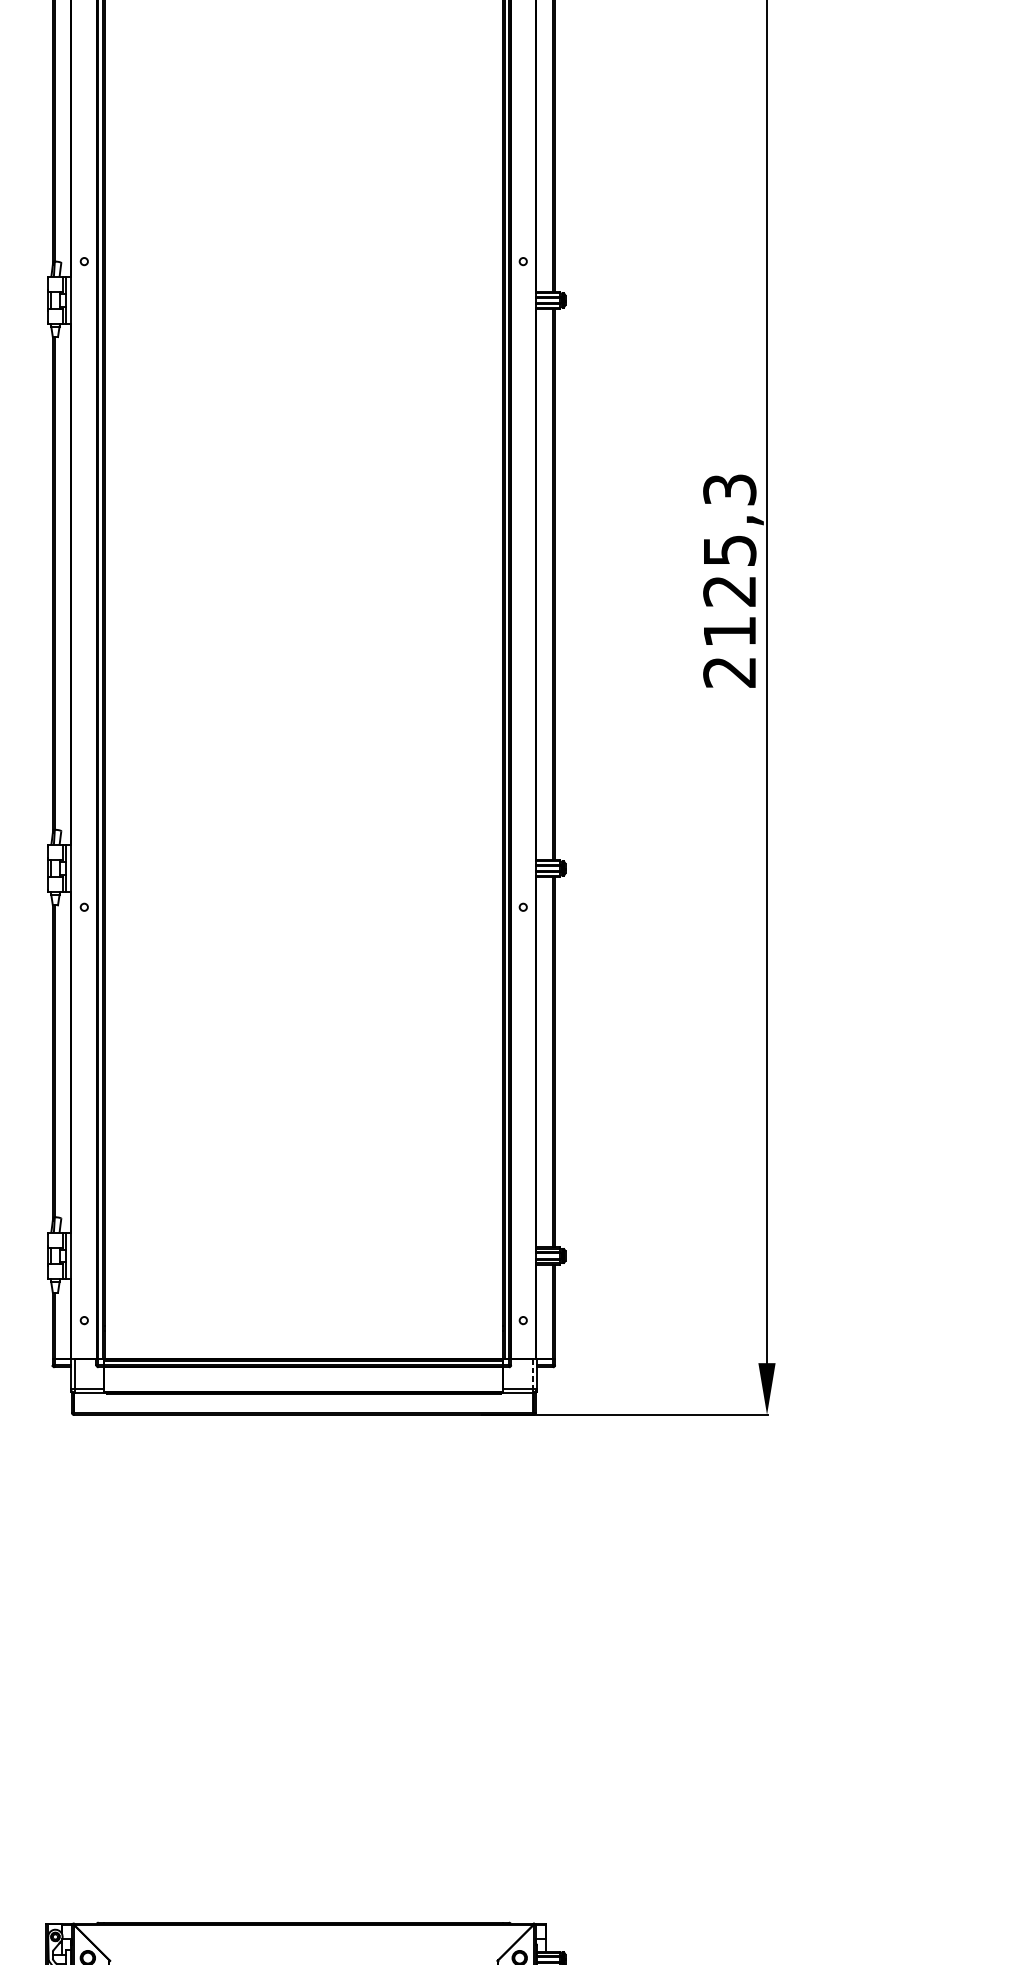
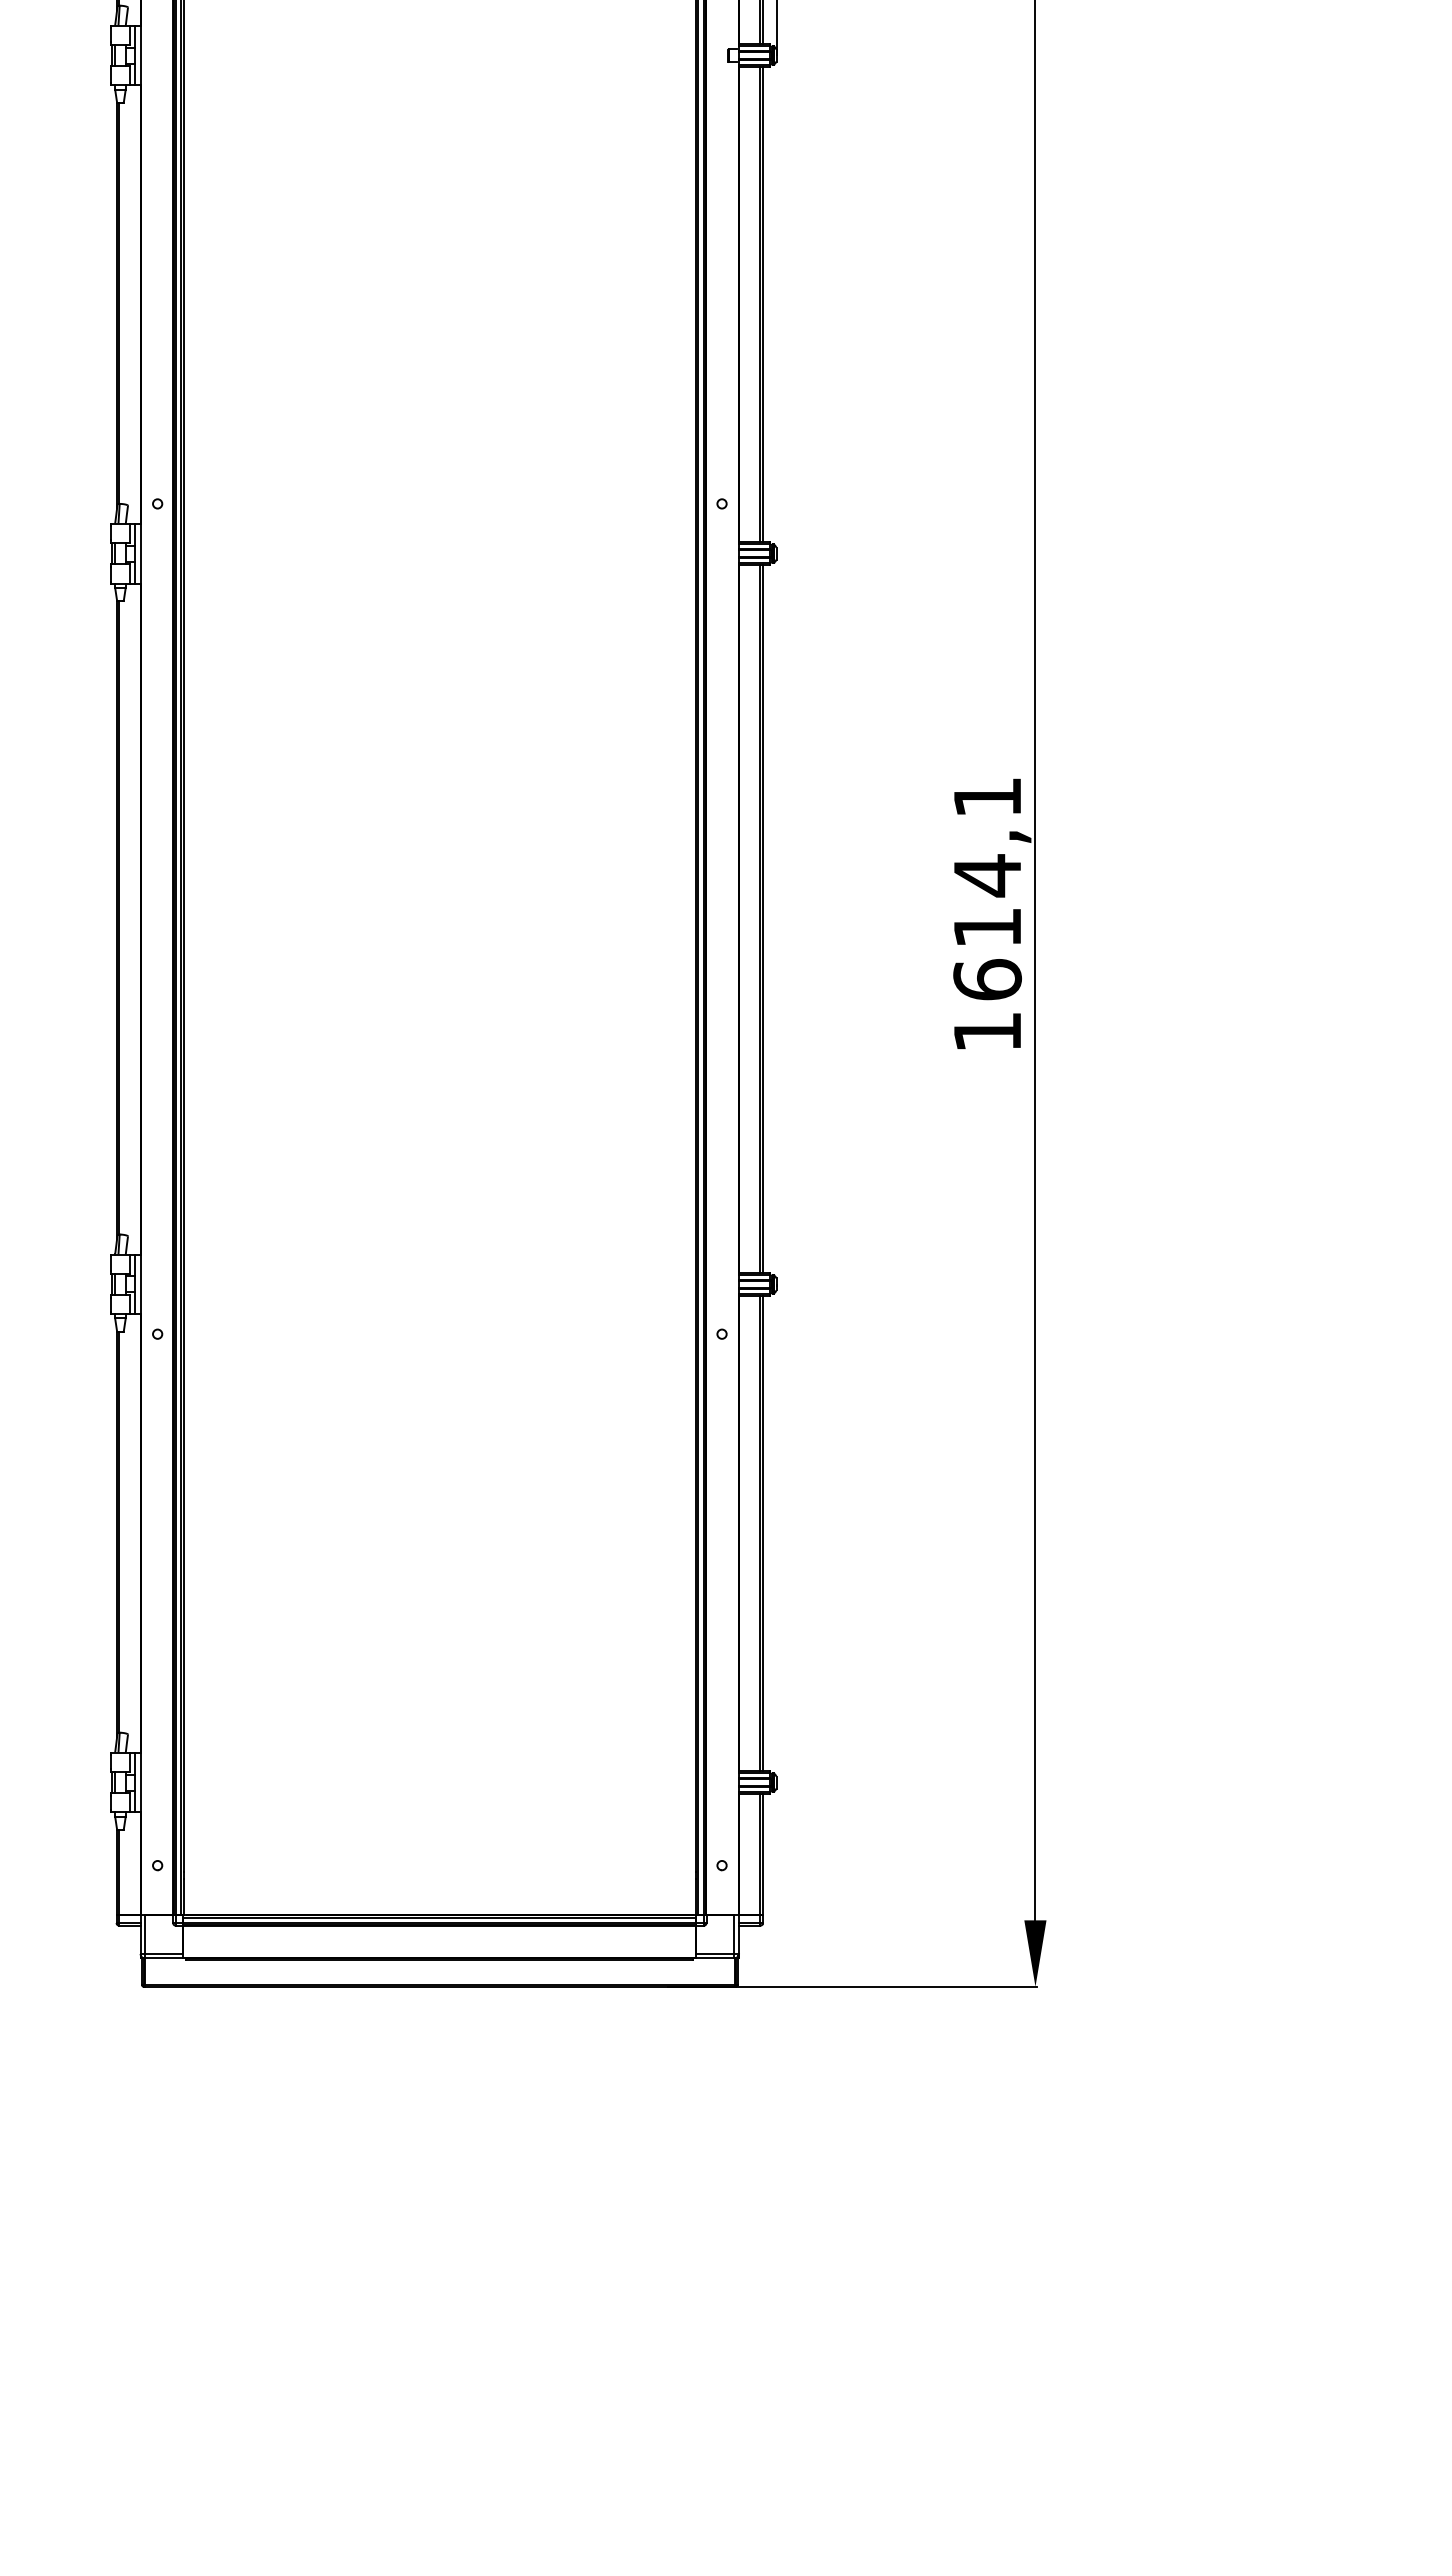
text: (729, 580) -> (987, 914), 2125,3 -> 1614,1
line: (532, 1374) -> (734, 1935), dashed -> solid

